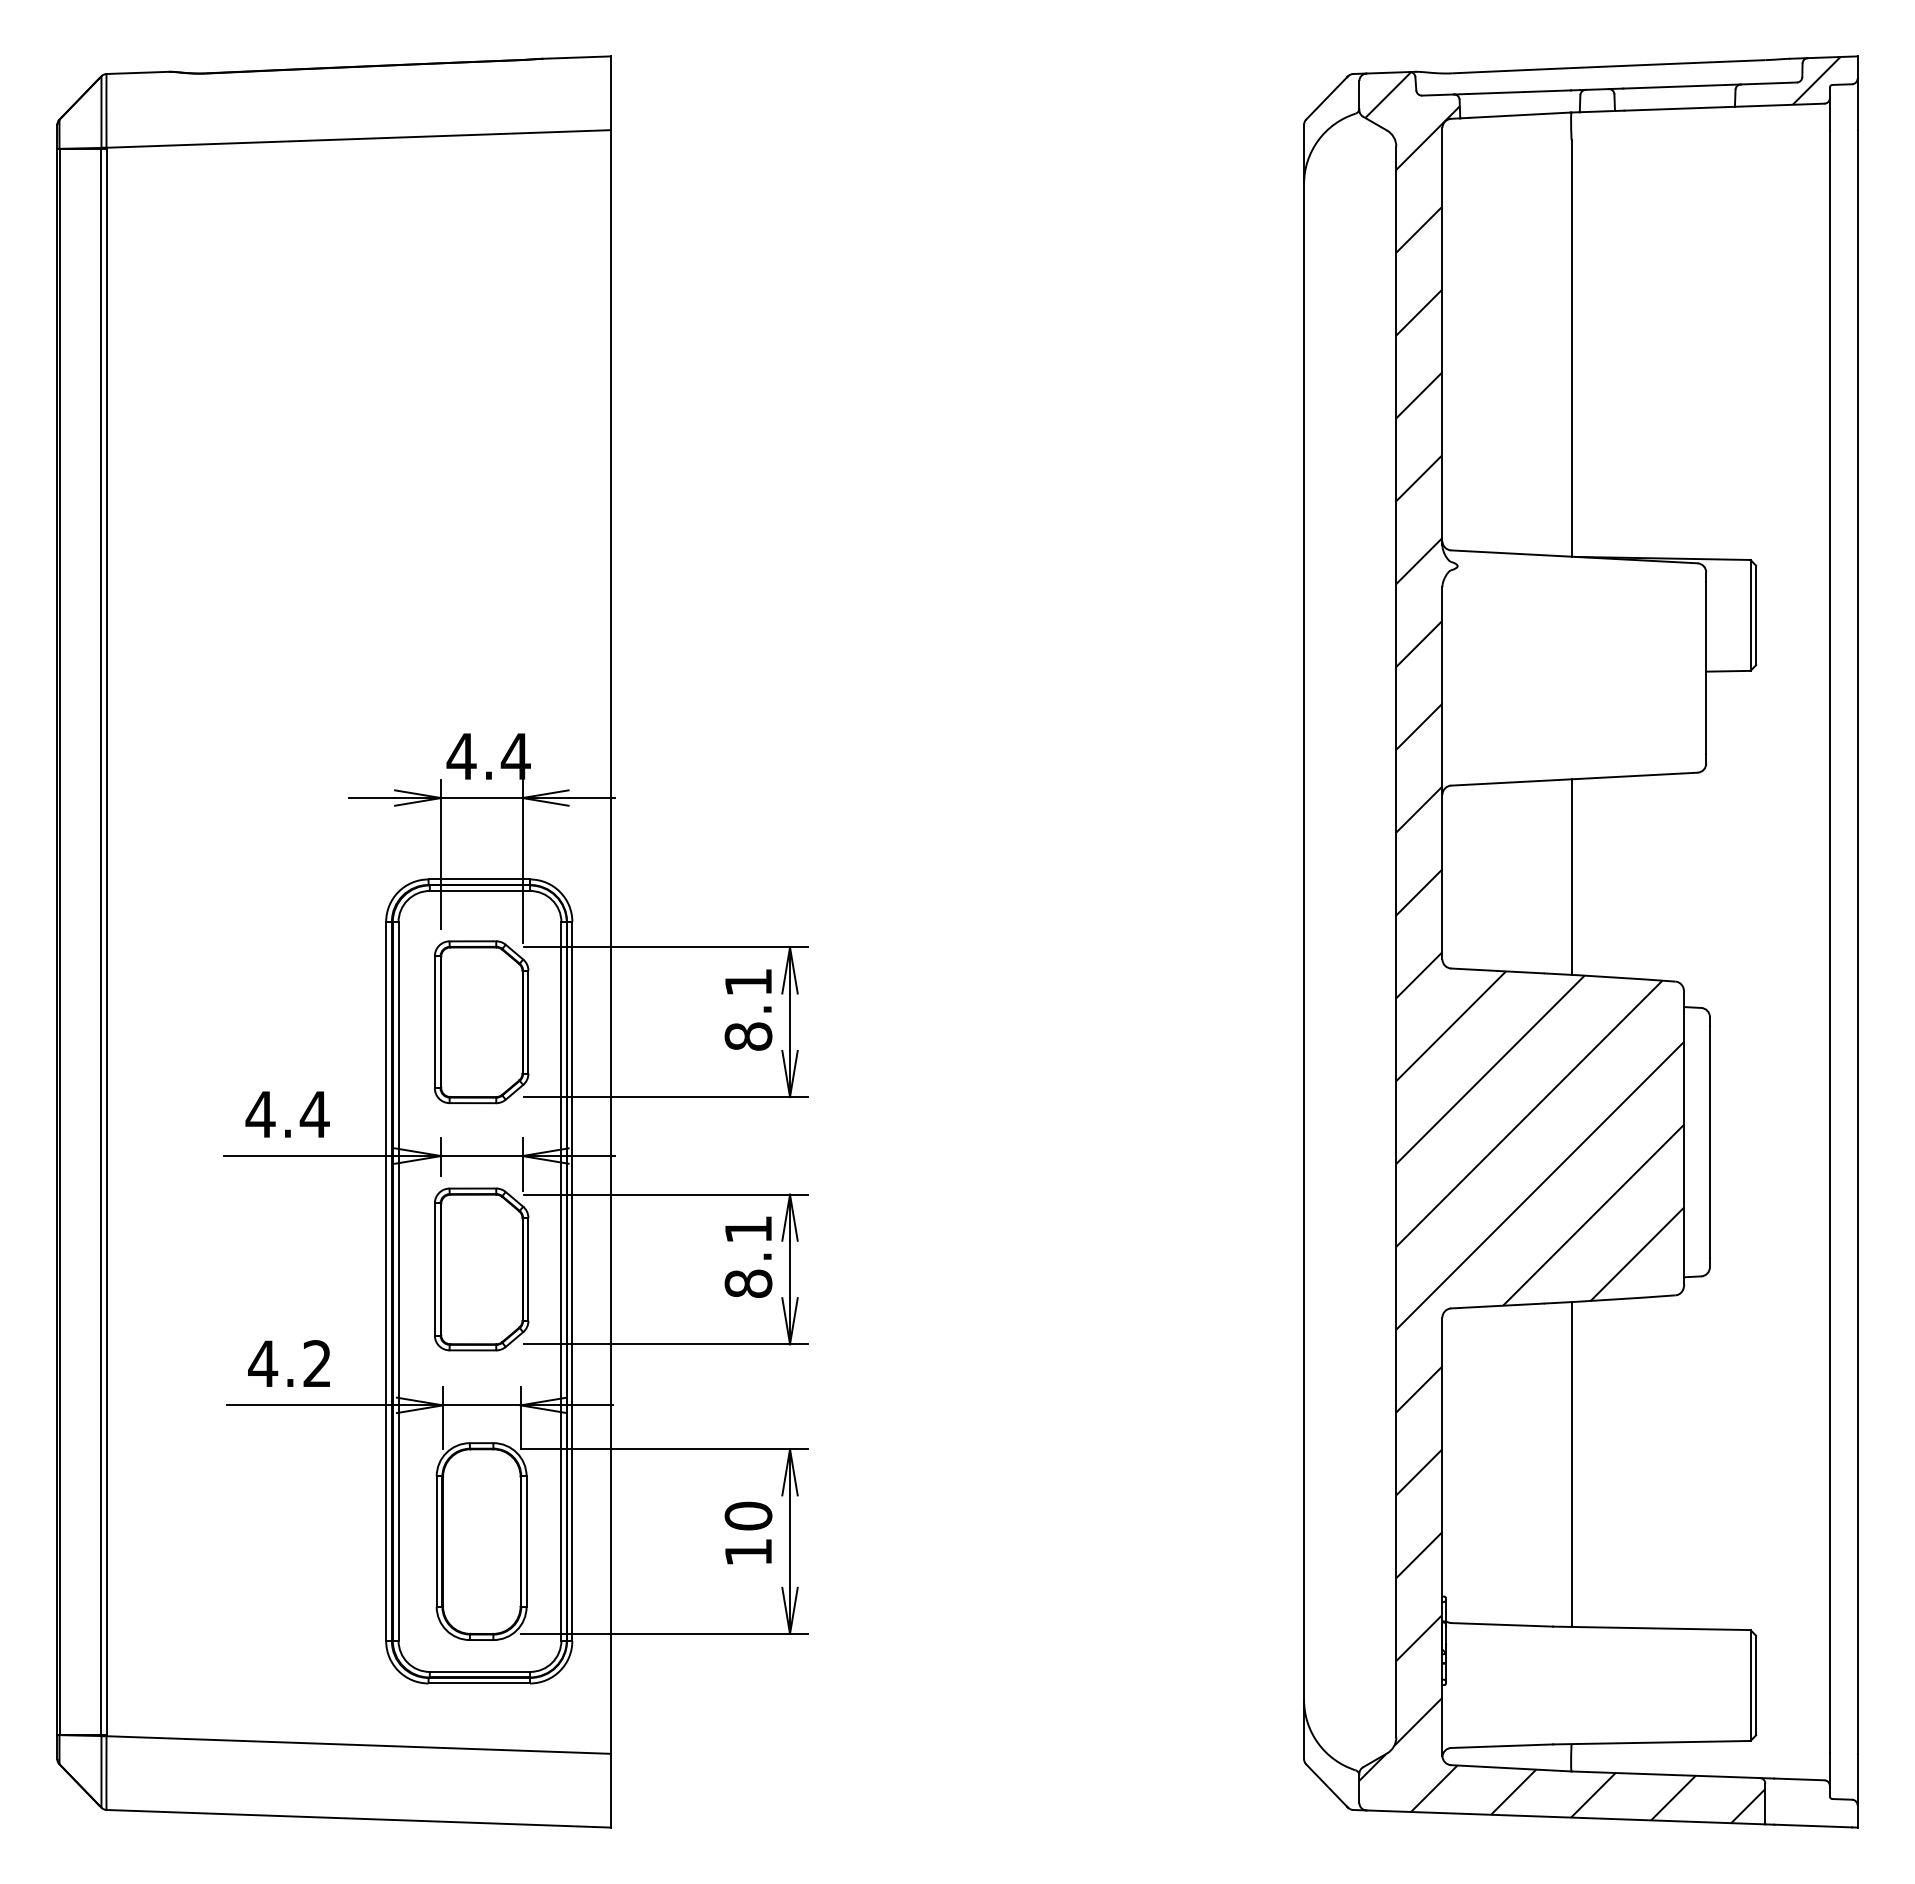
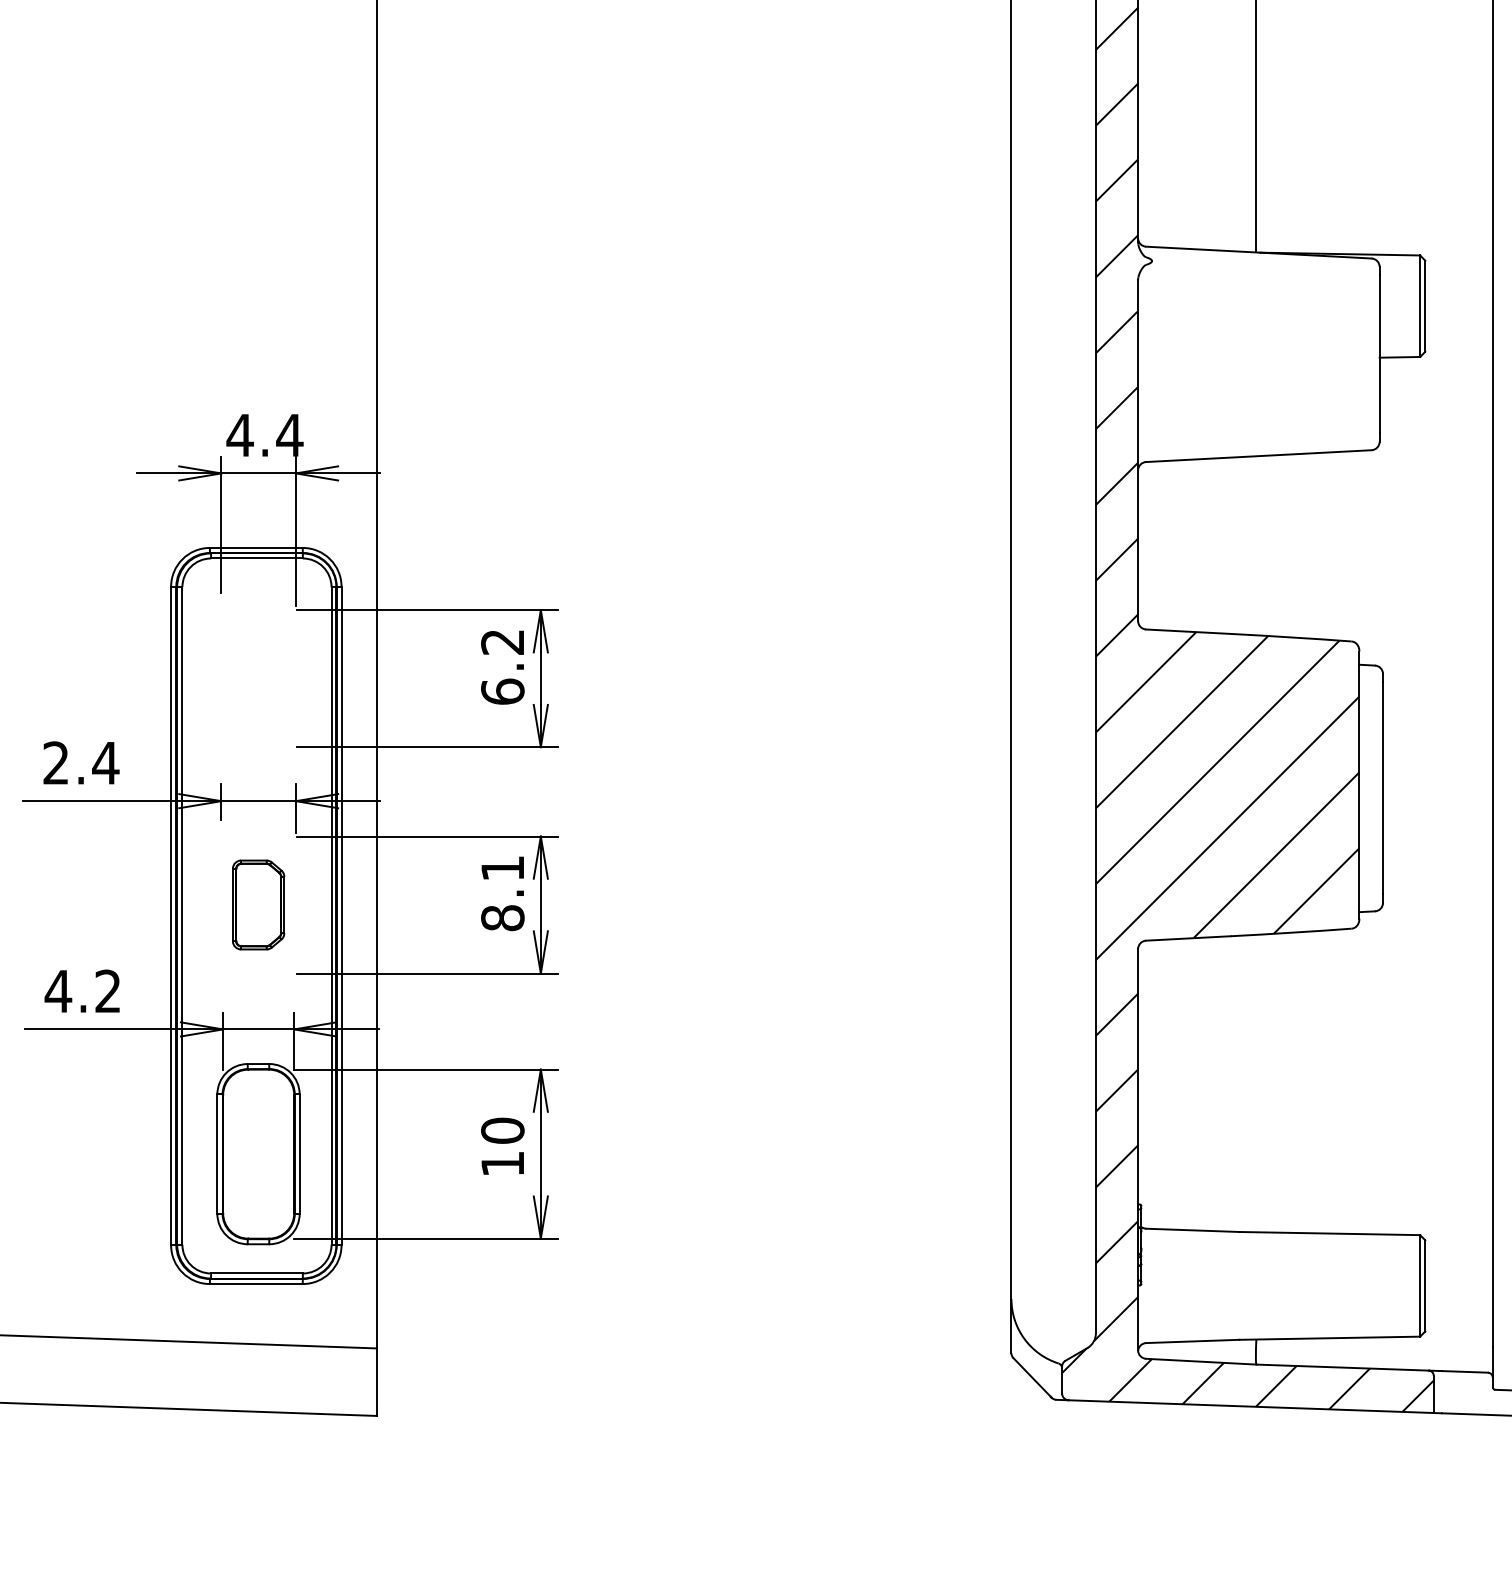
line: (1571, 876) -> (1256, 545), removed
text: (748, 1009) -> (502, 667), 8.1 -> 6.2
part: (481, 1022) -> (258, 678), removed
text: (260, 1113) -> (56, 762), 4.4 -> 2.4
part: (481, 1269) -> (258, 905), size x0.6
line: (1571, 1464) -> (1256, 1083), removed

